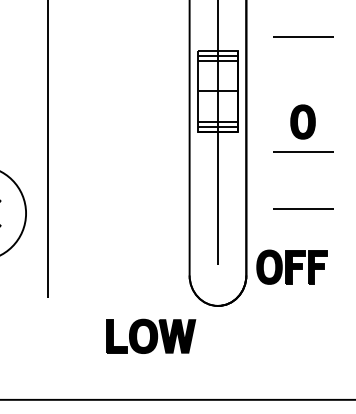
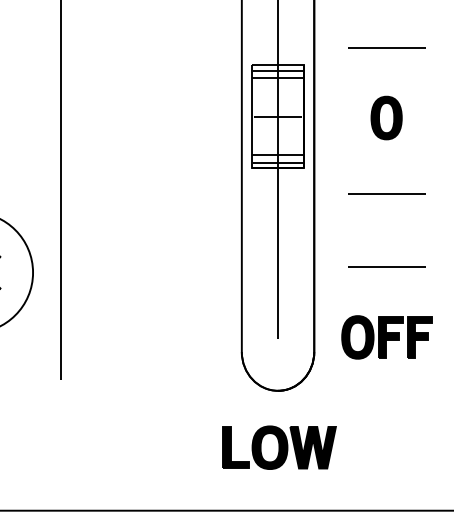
part: (302, 121) -> (386, 117), moved
part: (291, 267) -> (386, 337), moved
part: (150, 336) -> (279, 447), moved

